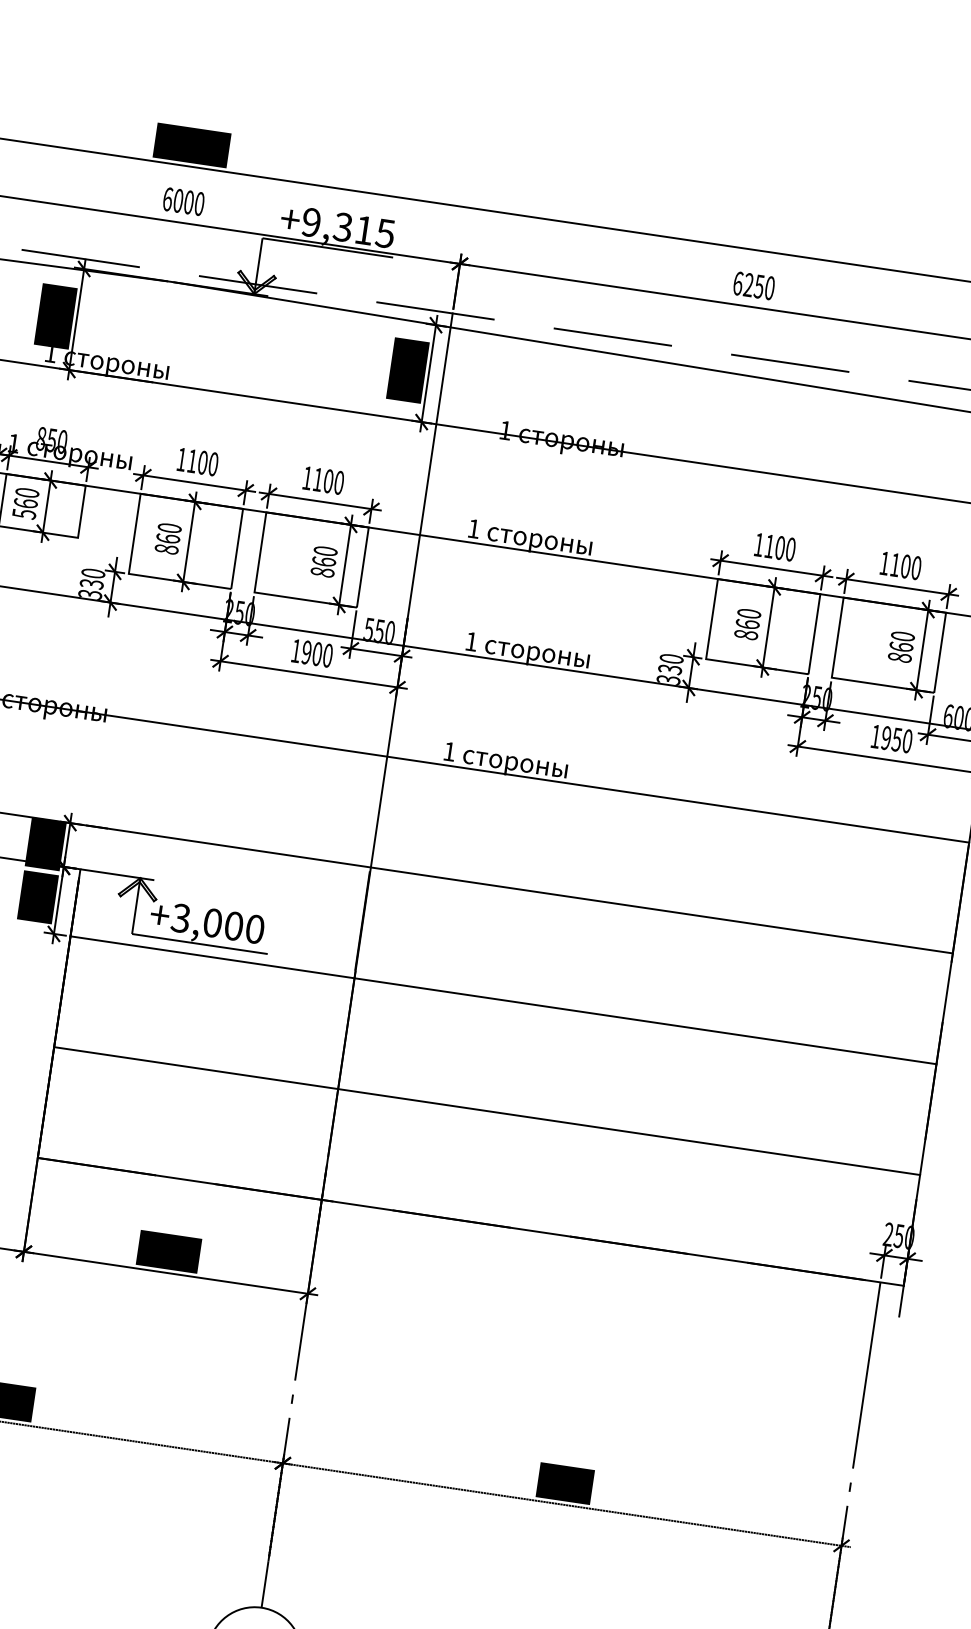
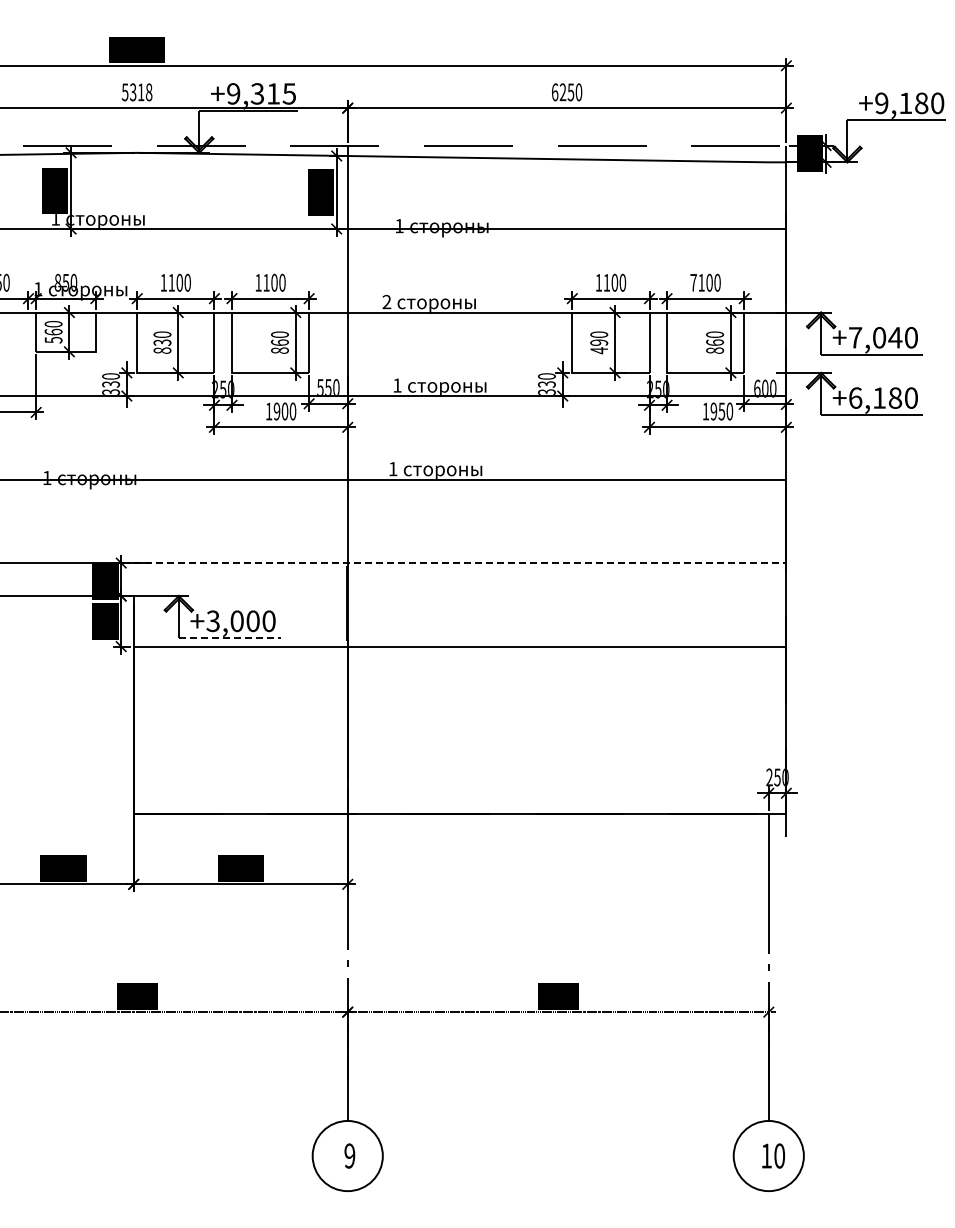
text: (182, 201) -> (136, 92), 6000 -> 5318
text: (473, 528) -> (386, 301), 1 -> 2
text: (168, 538) -> (162, 342), 860 -> 830
text: (884, 562) -> (693, 282), 1100 -> 7100
text: (747, 629) -> (599, 346), 860 -> 490
line: (520, 890) -> (460, 563), solid -> dashed
line: (200, 944) -> (230, 638), solid -> dashed
line: (486, 1111) -> (459, 730), removed

